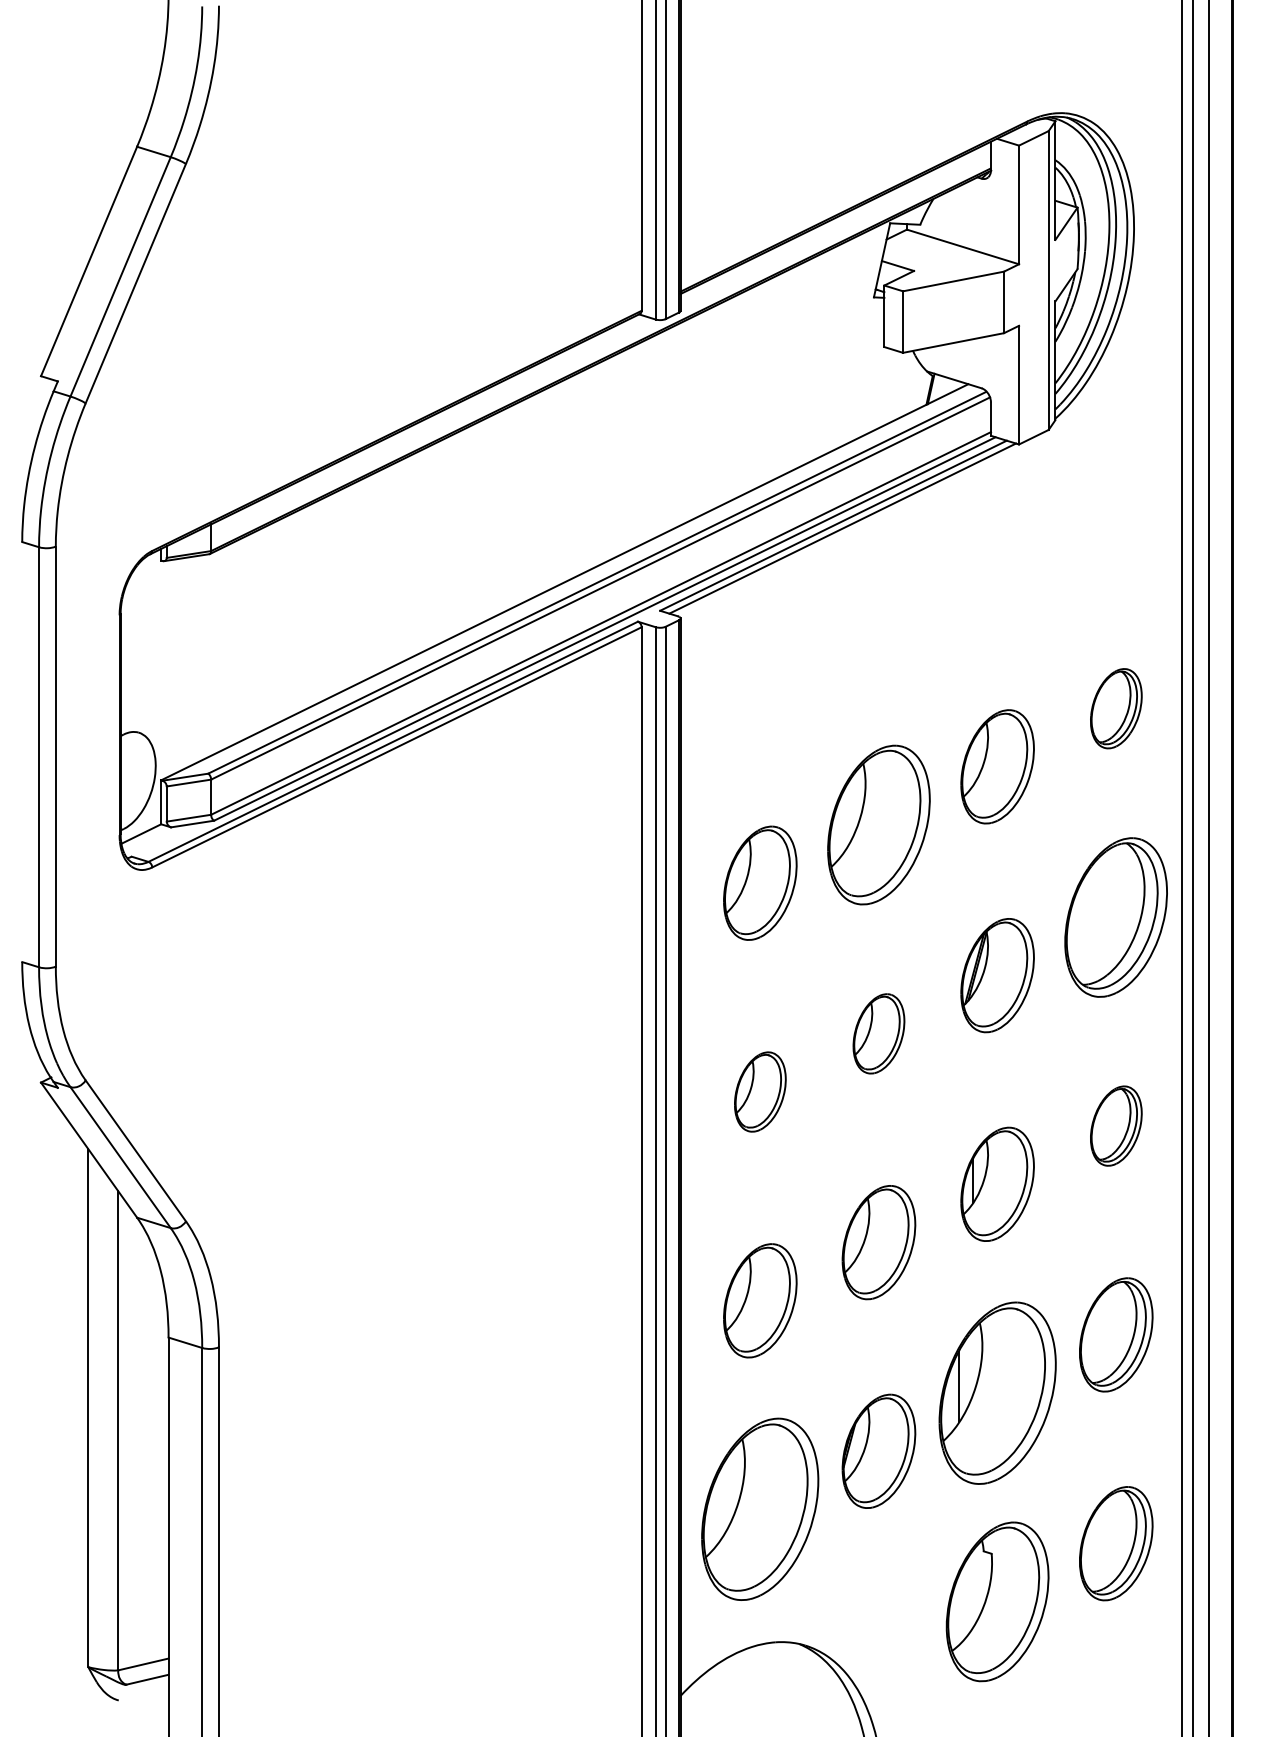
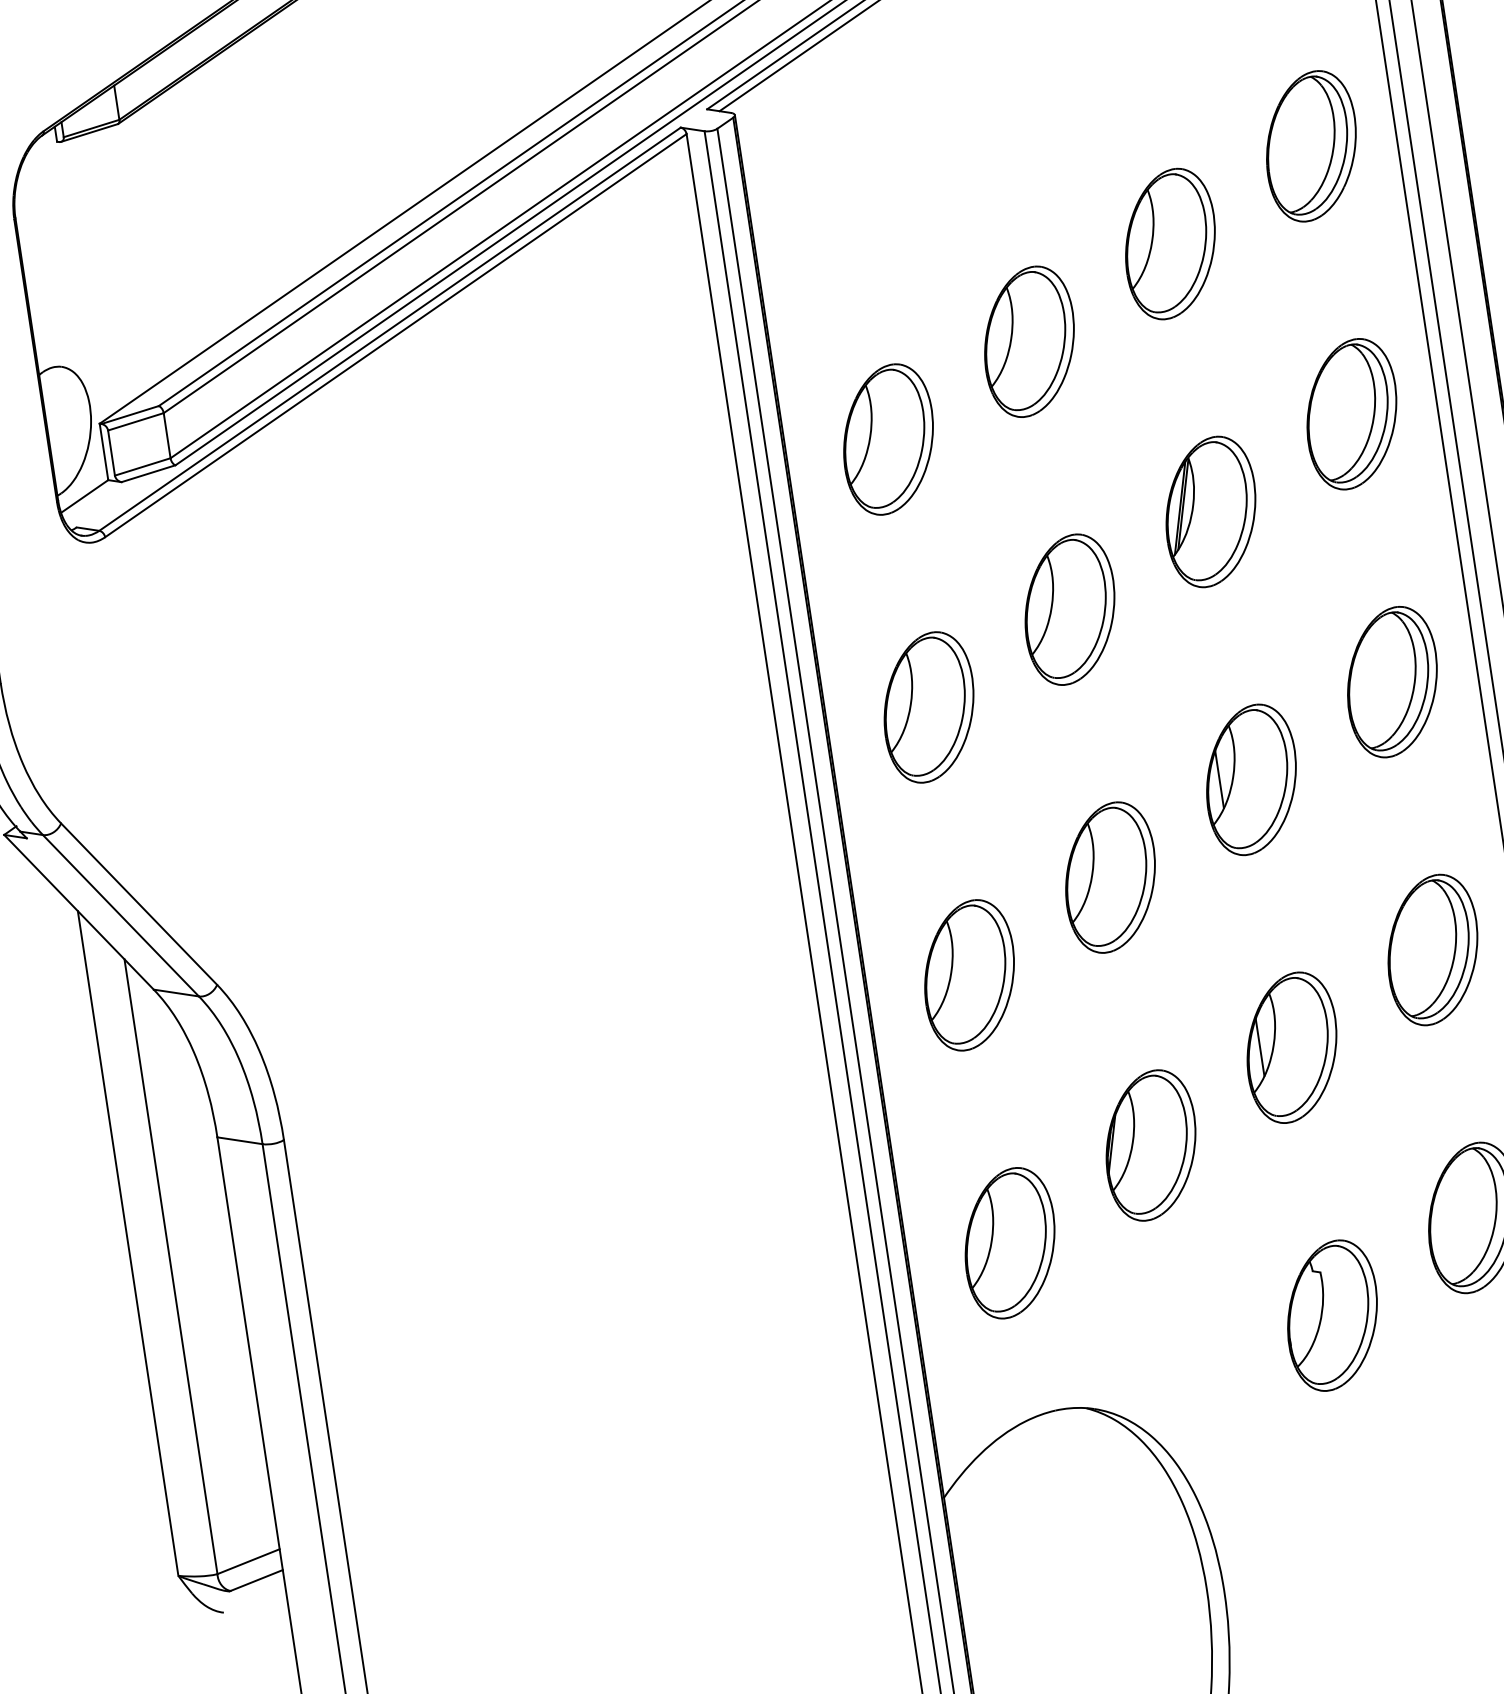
part: (1116, 708) -> (1311, 146), size x1.43
part: (878, 824) -> (1028, 341), size x0.71
part: (1116, 916) -> (1352, 413), size x0.71
part: (878, 1033) -> (1069, 609), size x1.43
part: (760, 1091) -> (929, 706), size x1.43
part: (1116, 1125) -> (1392, 681), size x1.43
part: (997, 1392) -> (1291, 1046), size x0.62
part: (760, 1509) -> (1010, 1243), size x0.62
part: (997, 1601) -> (1332, 1315), size x0.71

